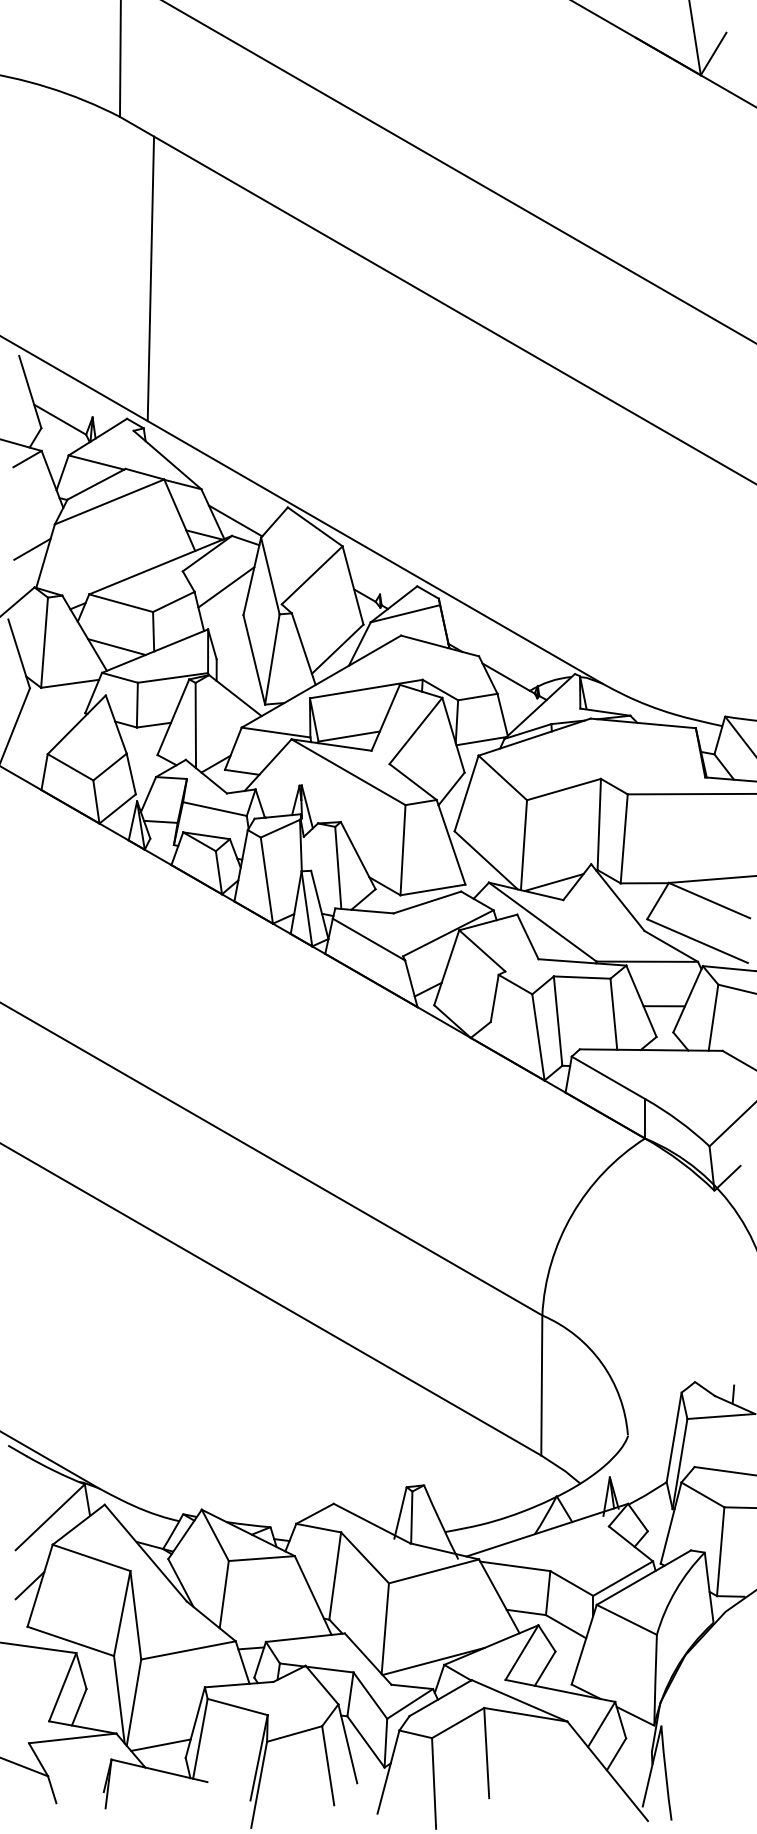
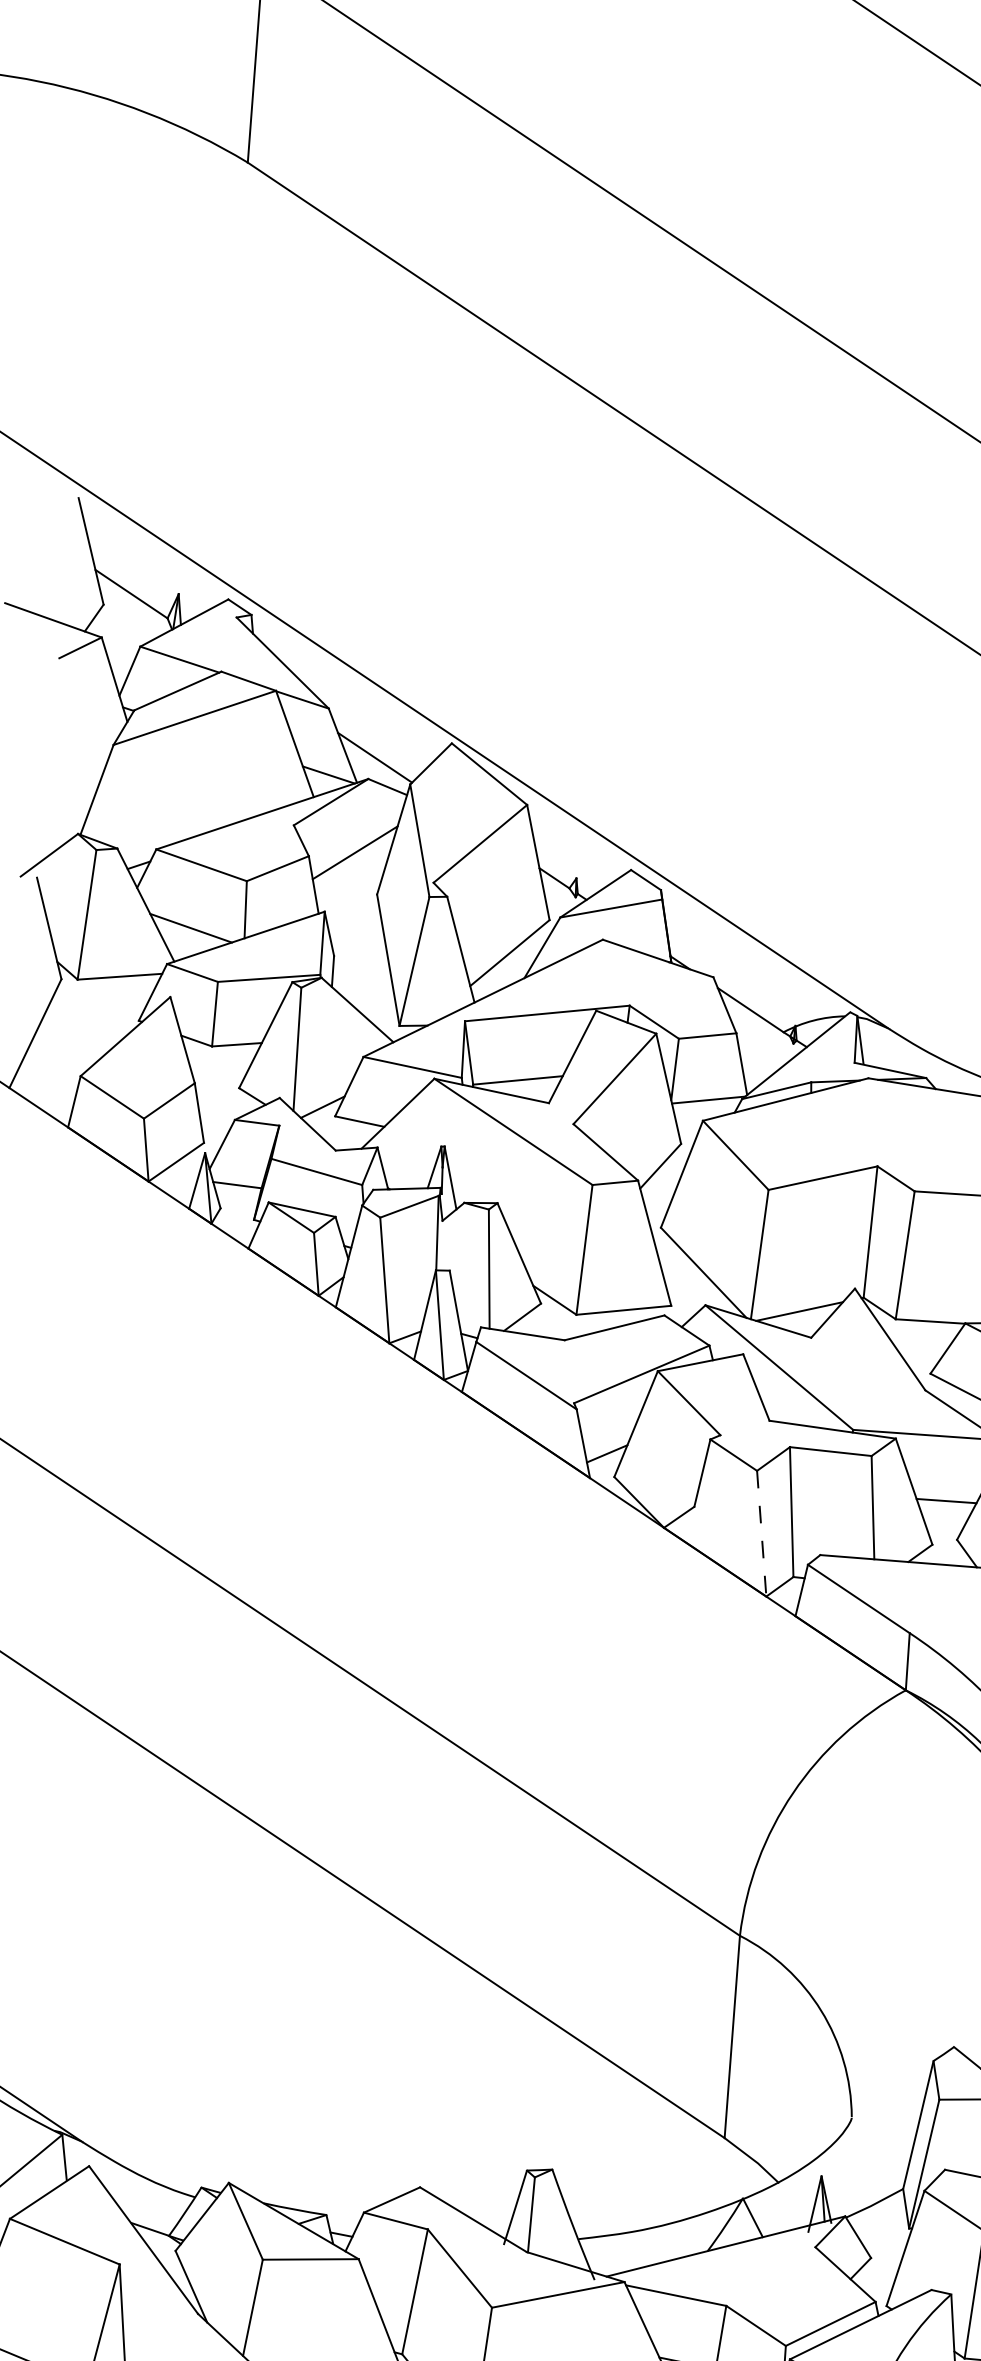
line: (150, 278) -> (275, 399), removed
line: (32, 548) -> (78, 777), removed
line: (538, 1037) -> (761, 1533), solid -> dashed

